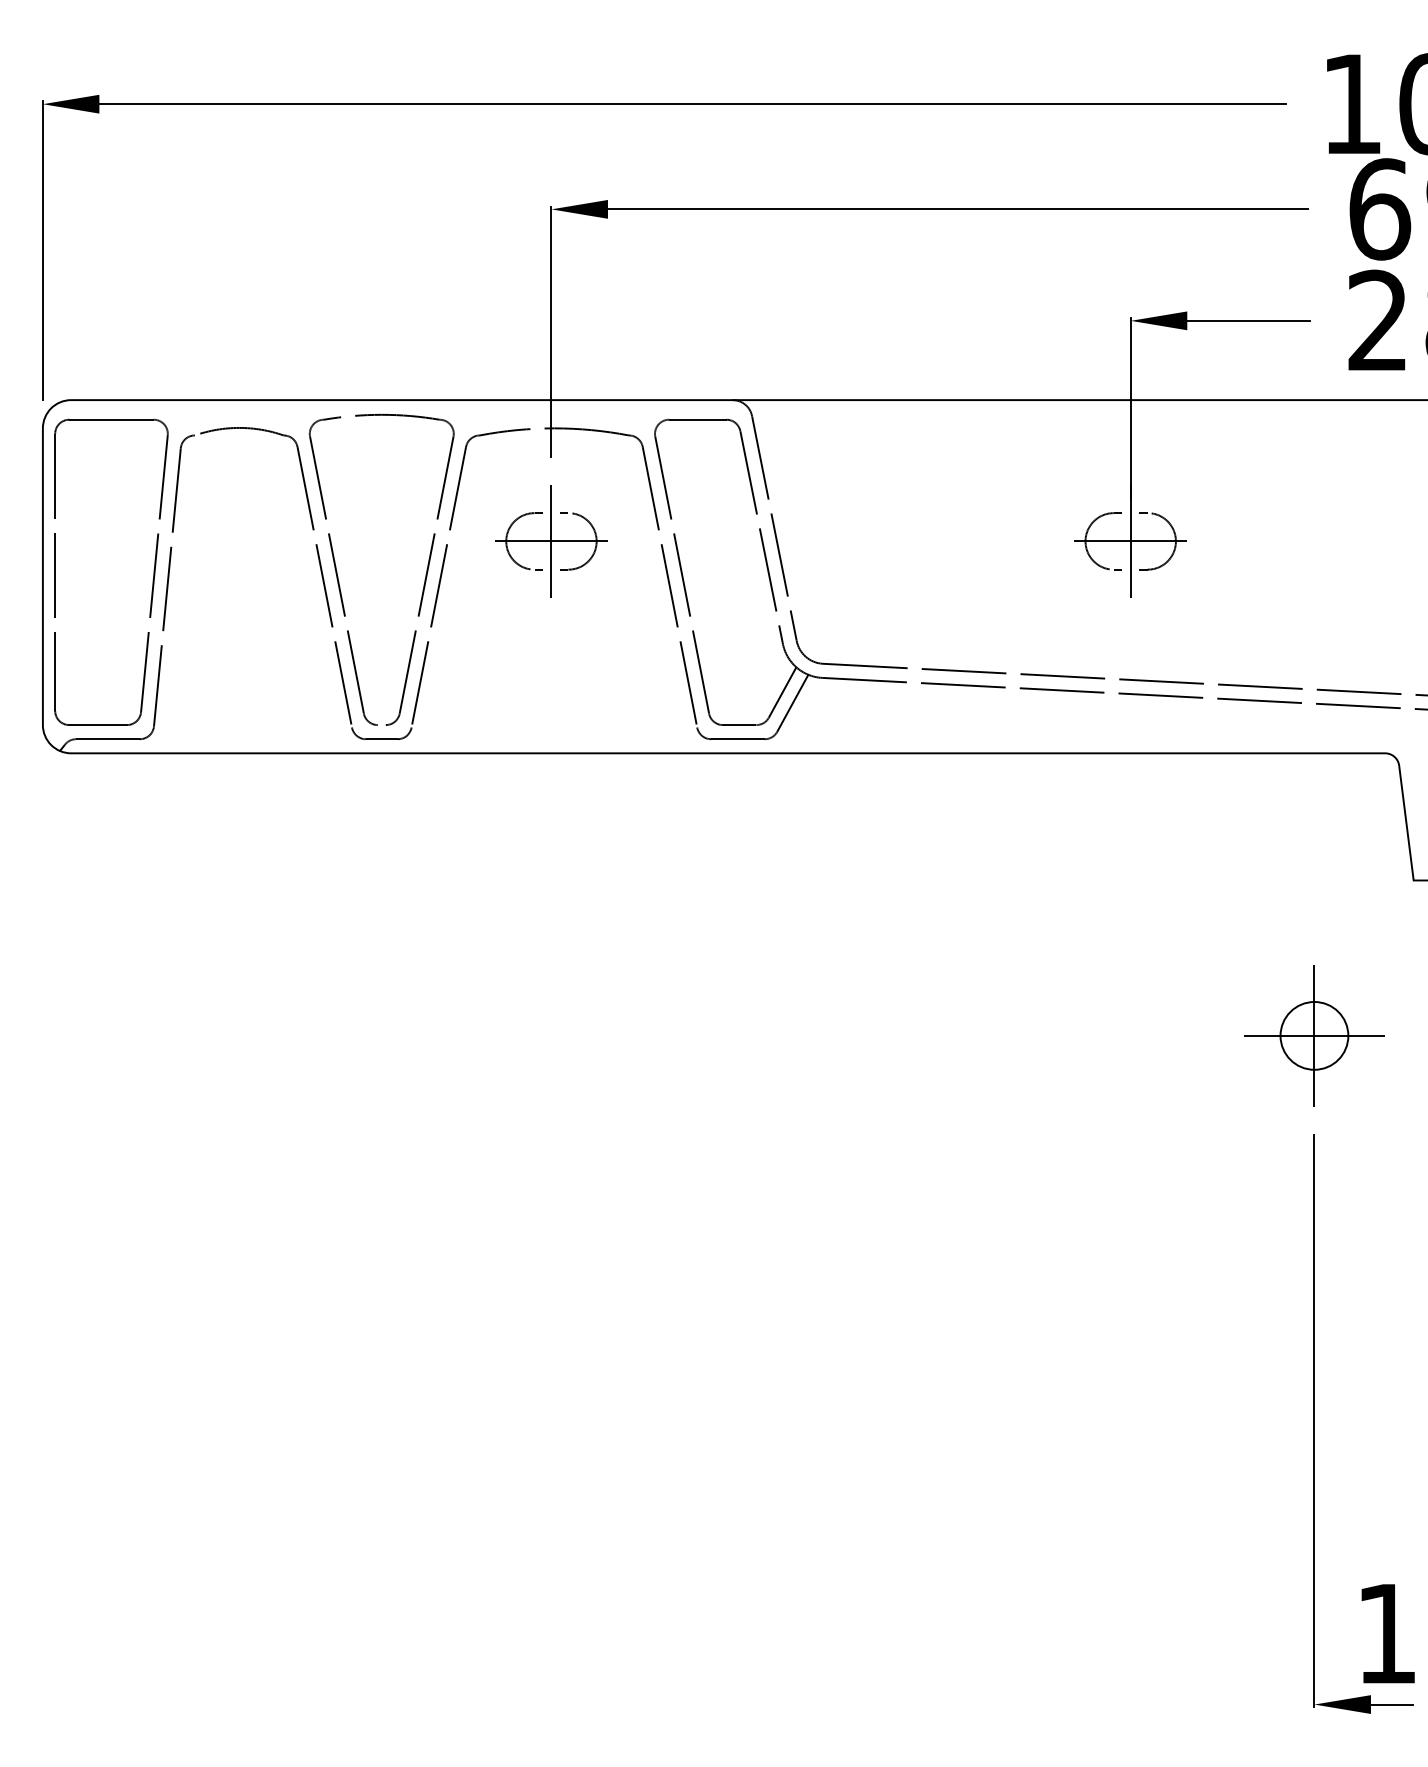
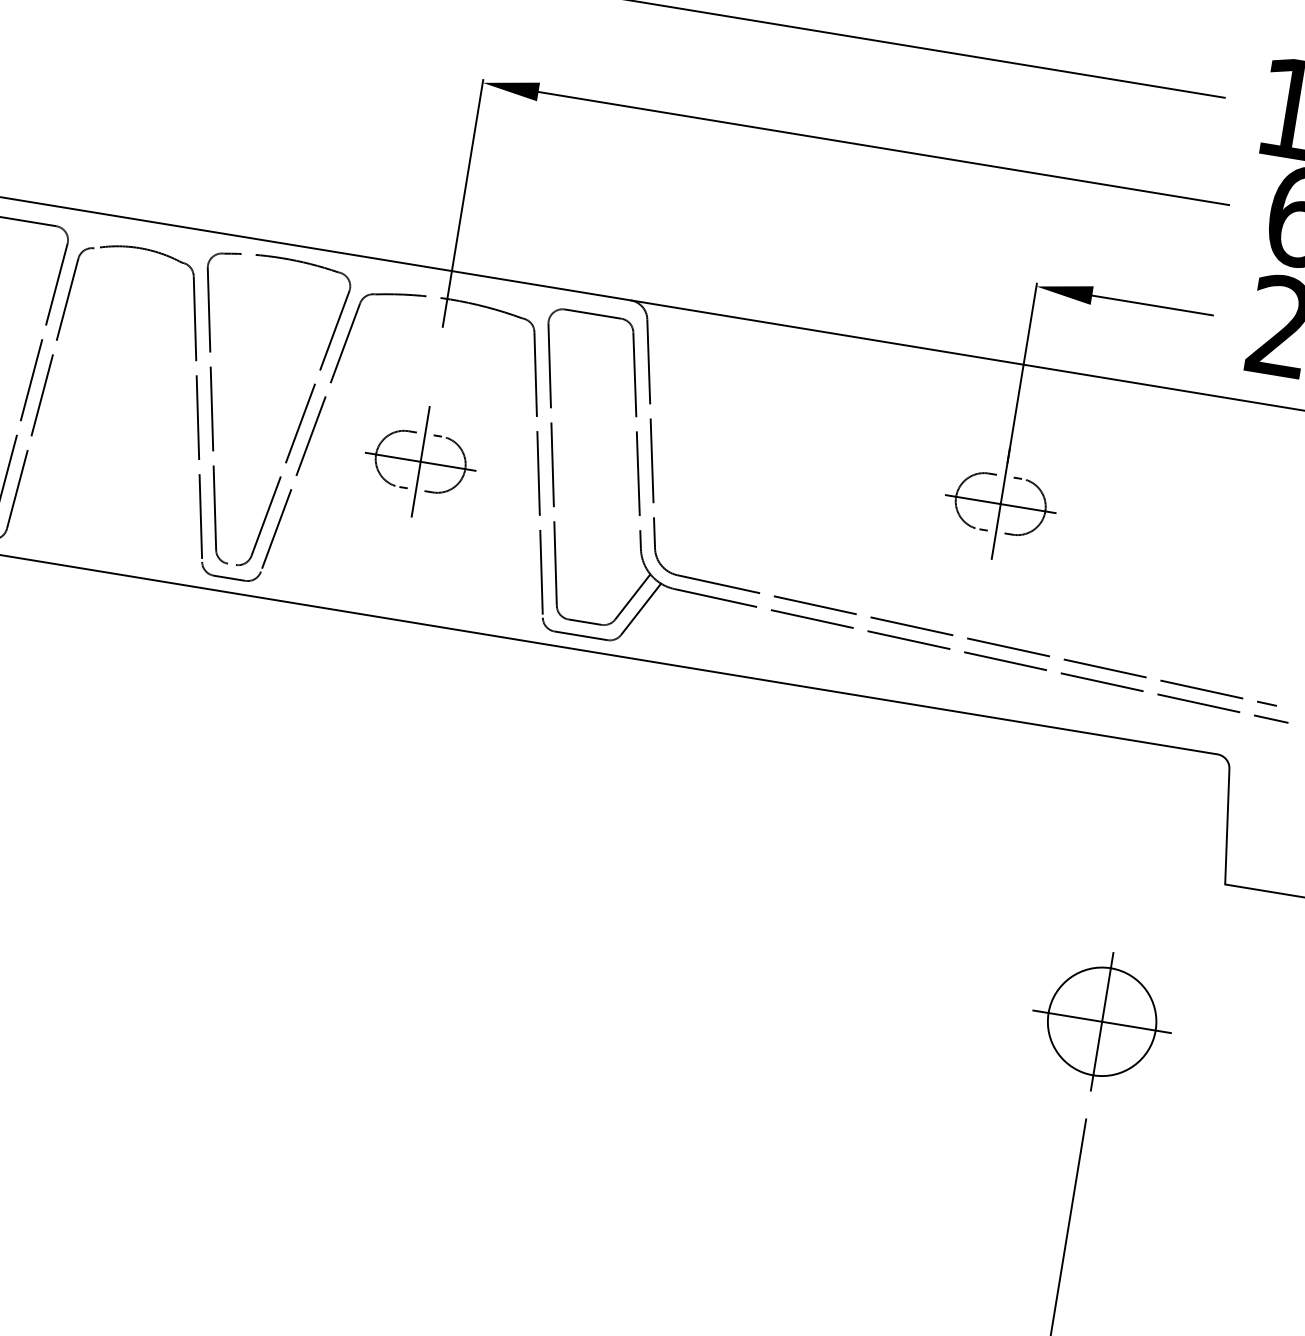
part: (551, 541) -> (420, 461), moved
circle: (1314, 1035) -> (1102, 1021), size x1.6

